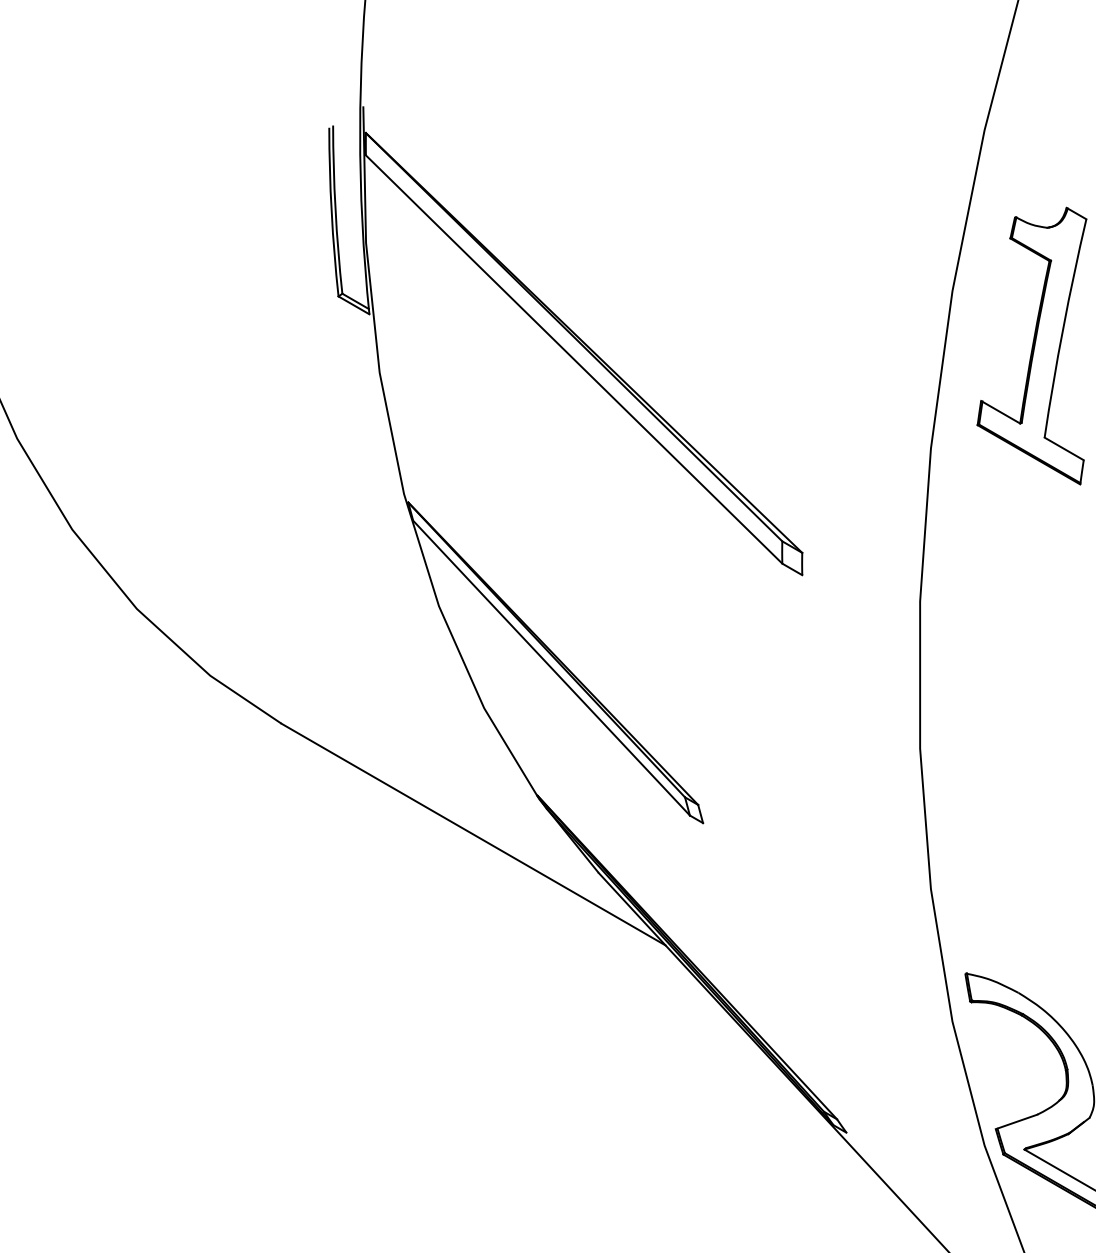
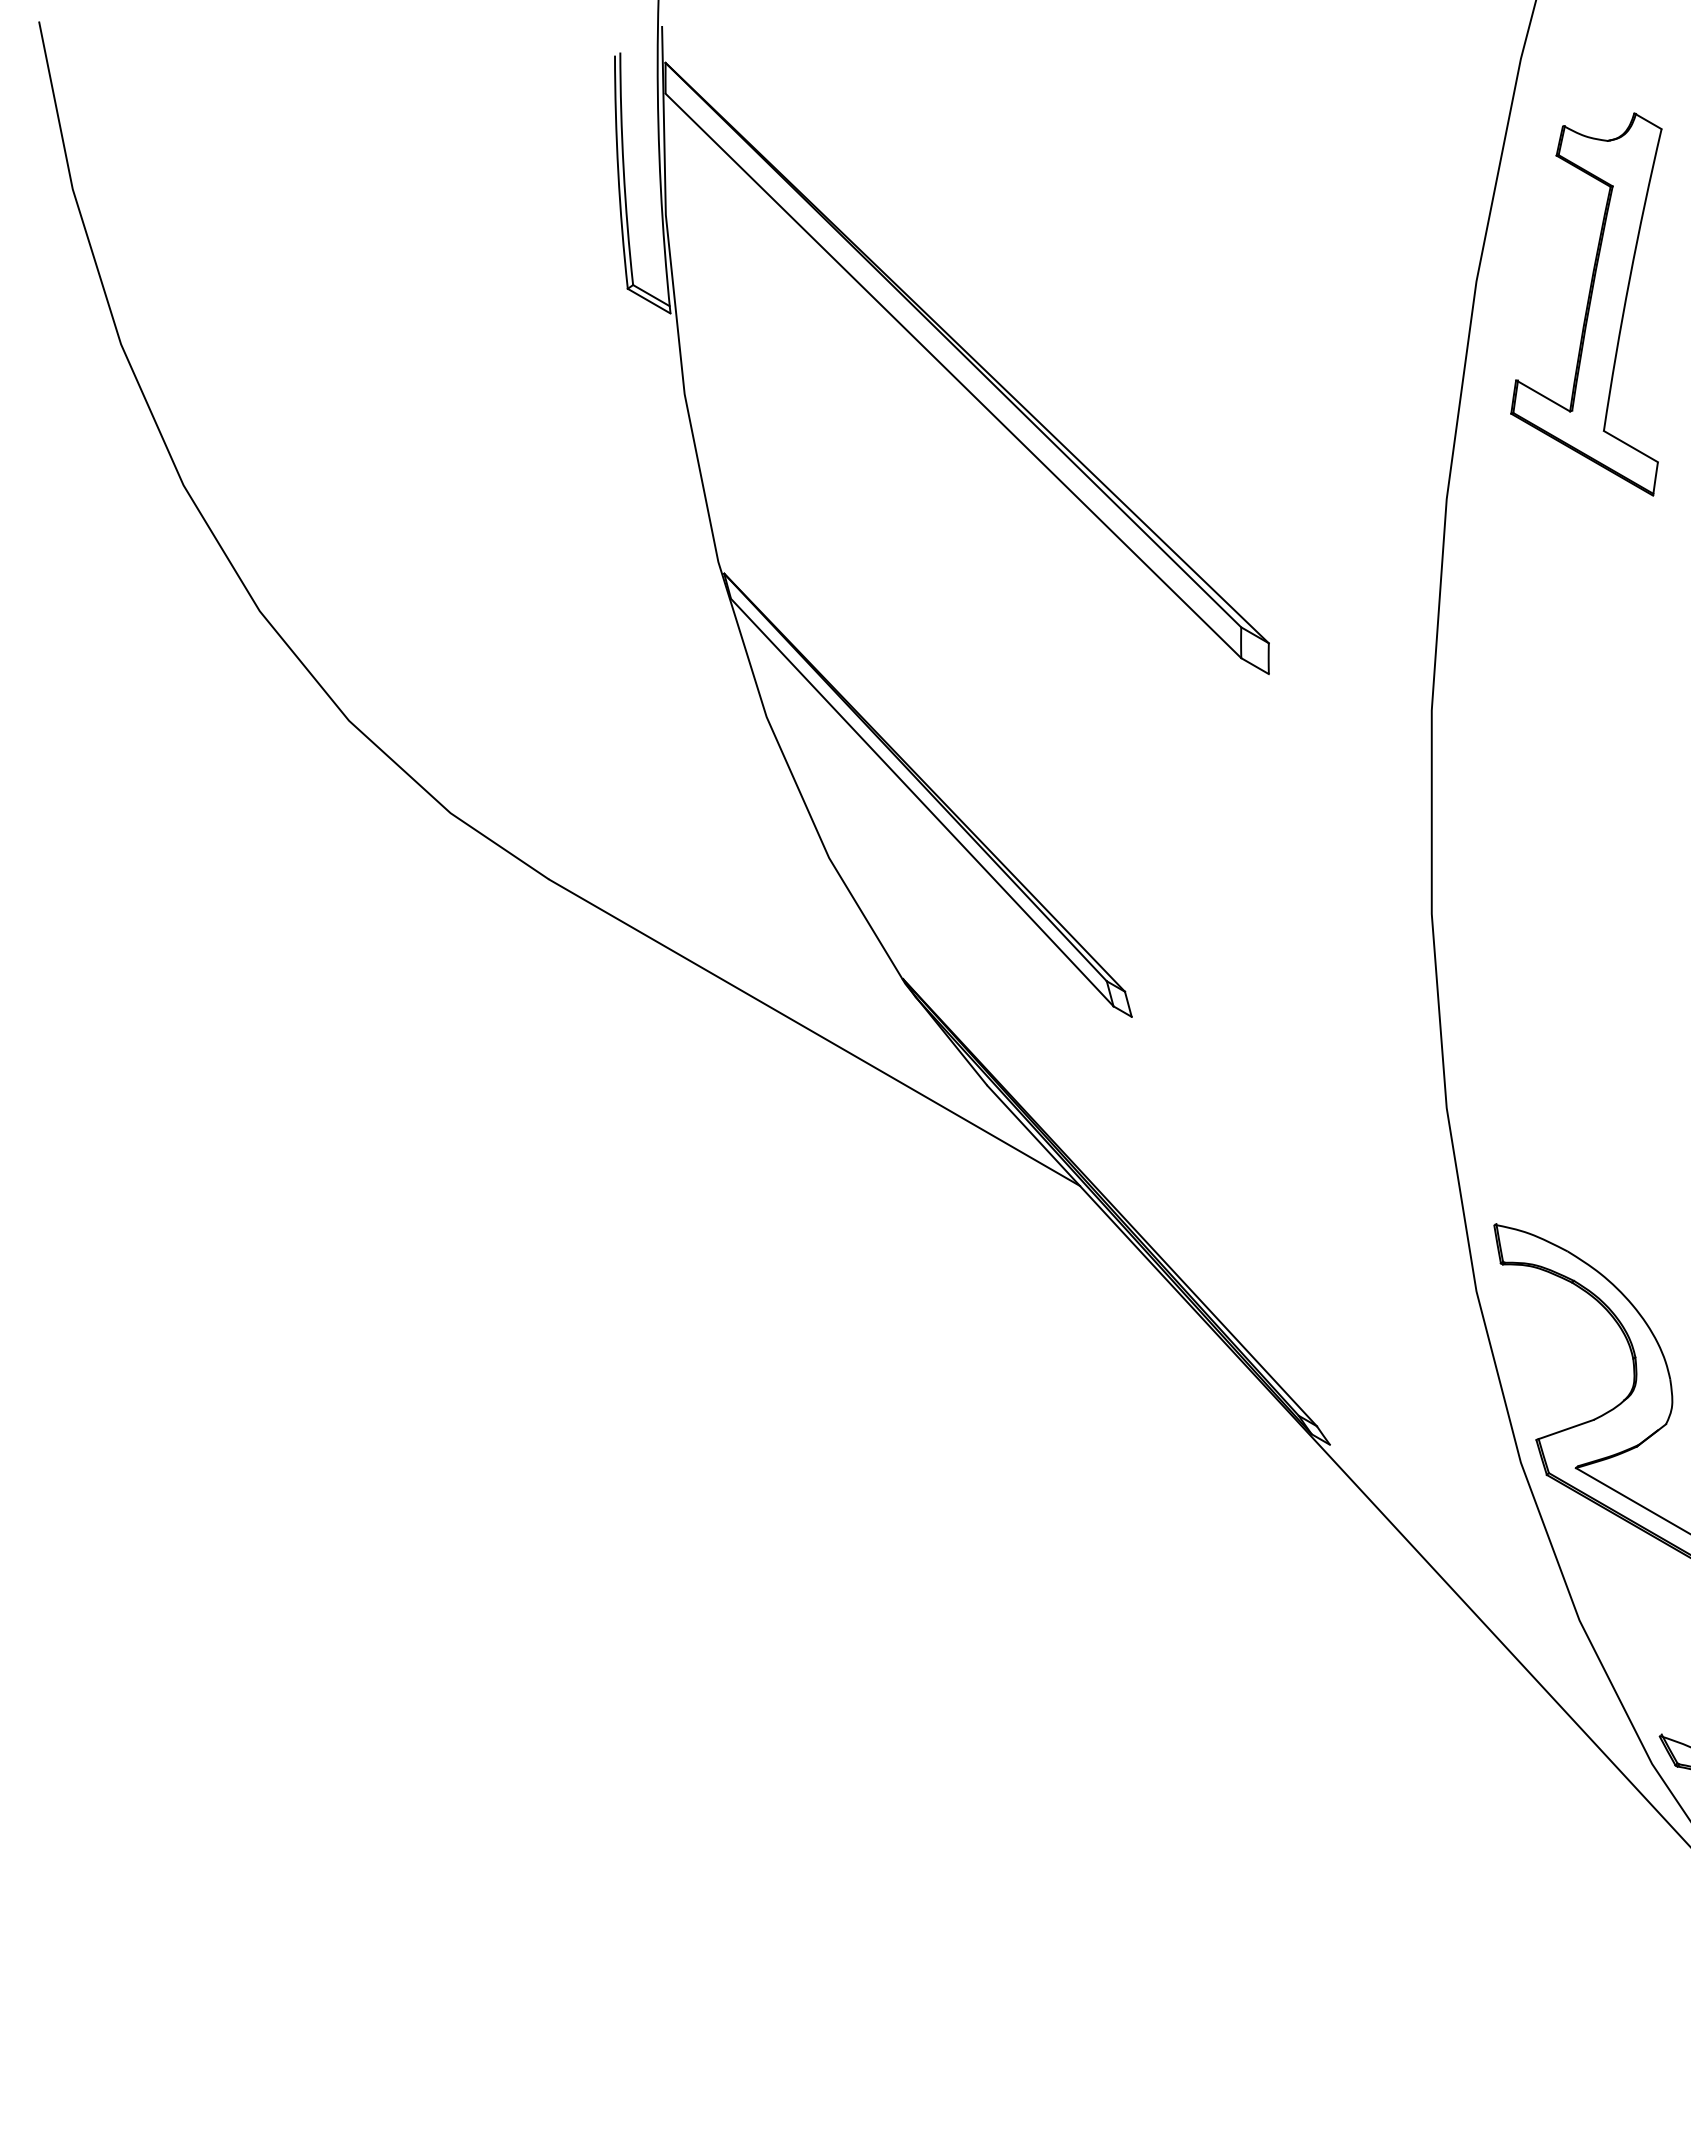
part: (1032, 346) -> (1586, 304), moved

